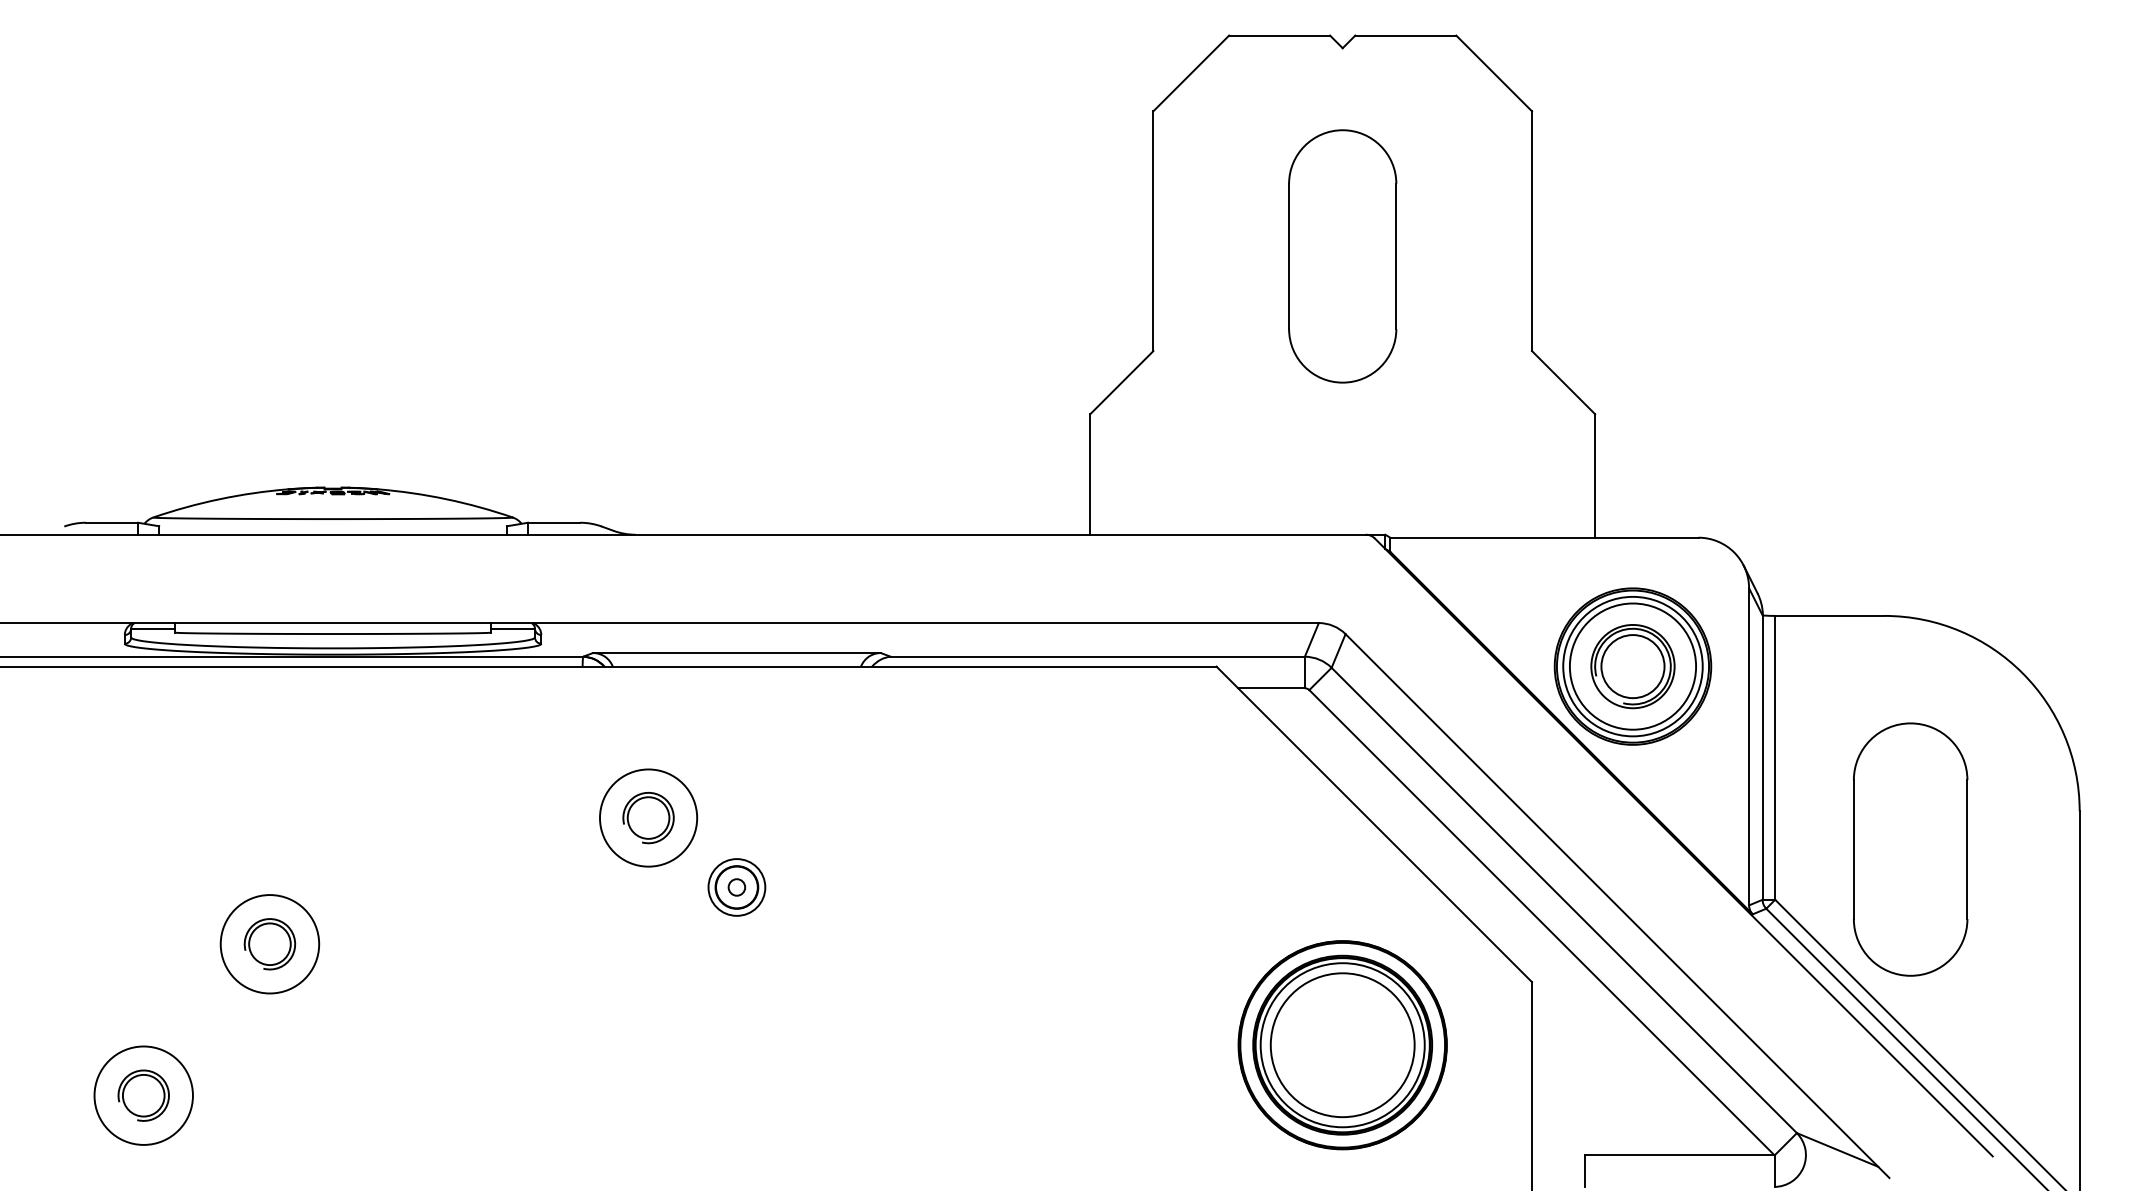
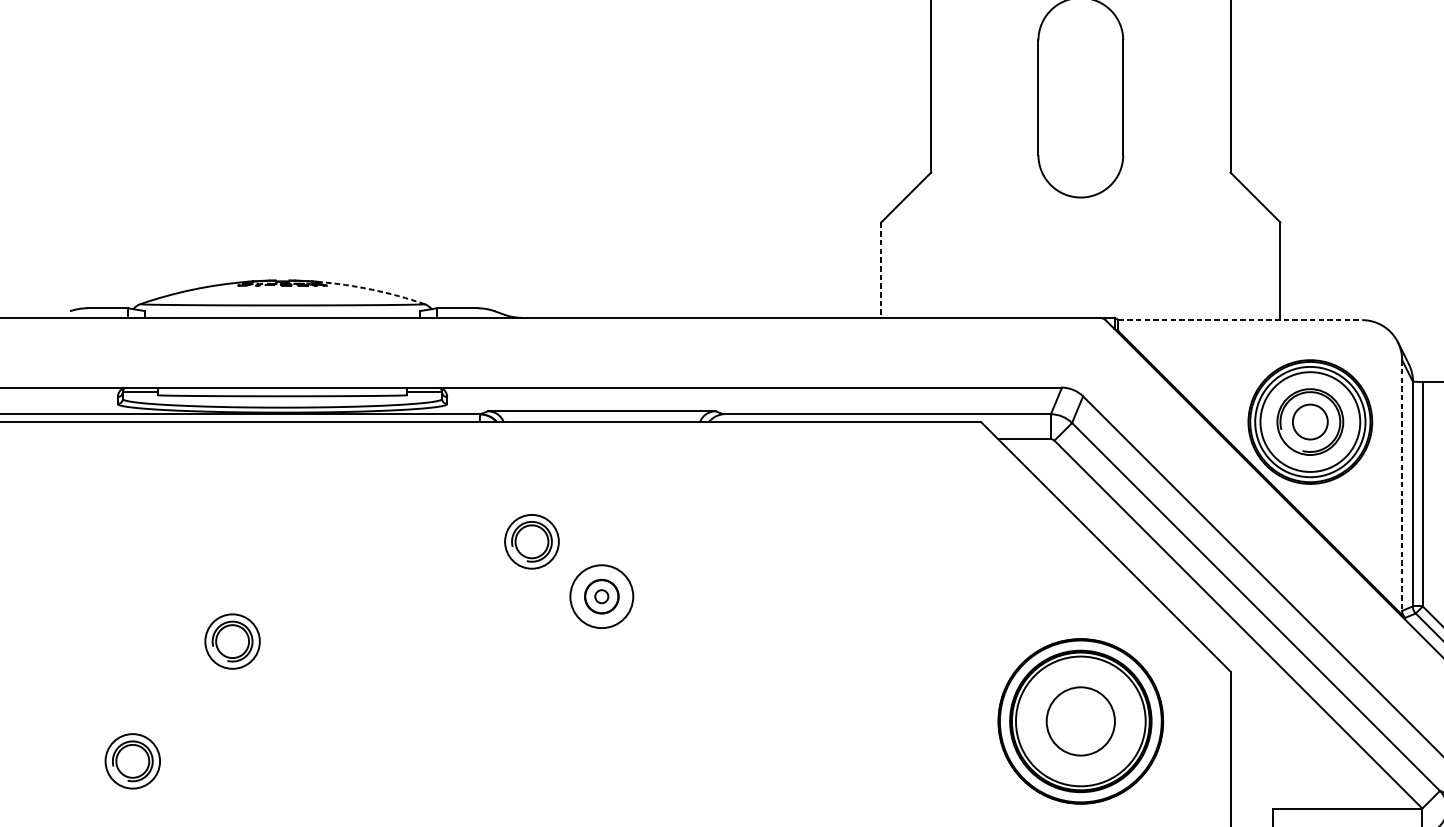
line: (1090, 474) -> (881, 270), solid -> dashed
arc: (446, 499) -> (372, 289), solid -> dashed
line: (1544, 537) -> (1240, 319), solid -> dashed
circle: (1632, 666) -> (1309, 421), size x0.7
line: (1749, 746) -> (1402, 485), solid -> dashed
circle: (648, 817) -> (531, 541), size x0.7
circle: (736, 887) -> (601, 596), size x1.4
circle: (269, 944) -> (232, 641), size x0.7
circle: (1342, 1045) -> (1080, 721), size x0.6
circle: (143, 1095) -> (132, 761), size x0.7

